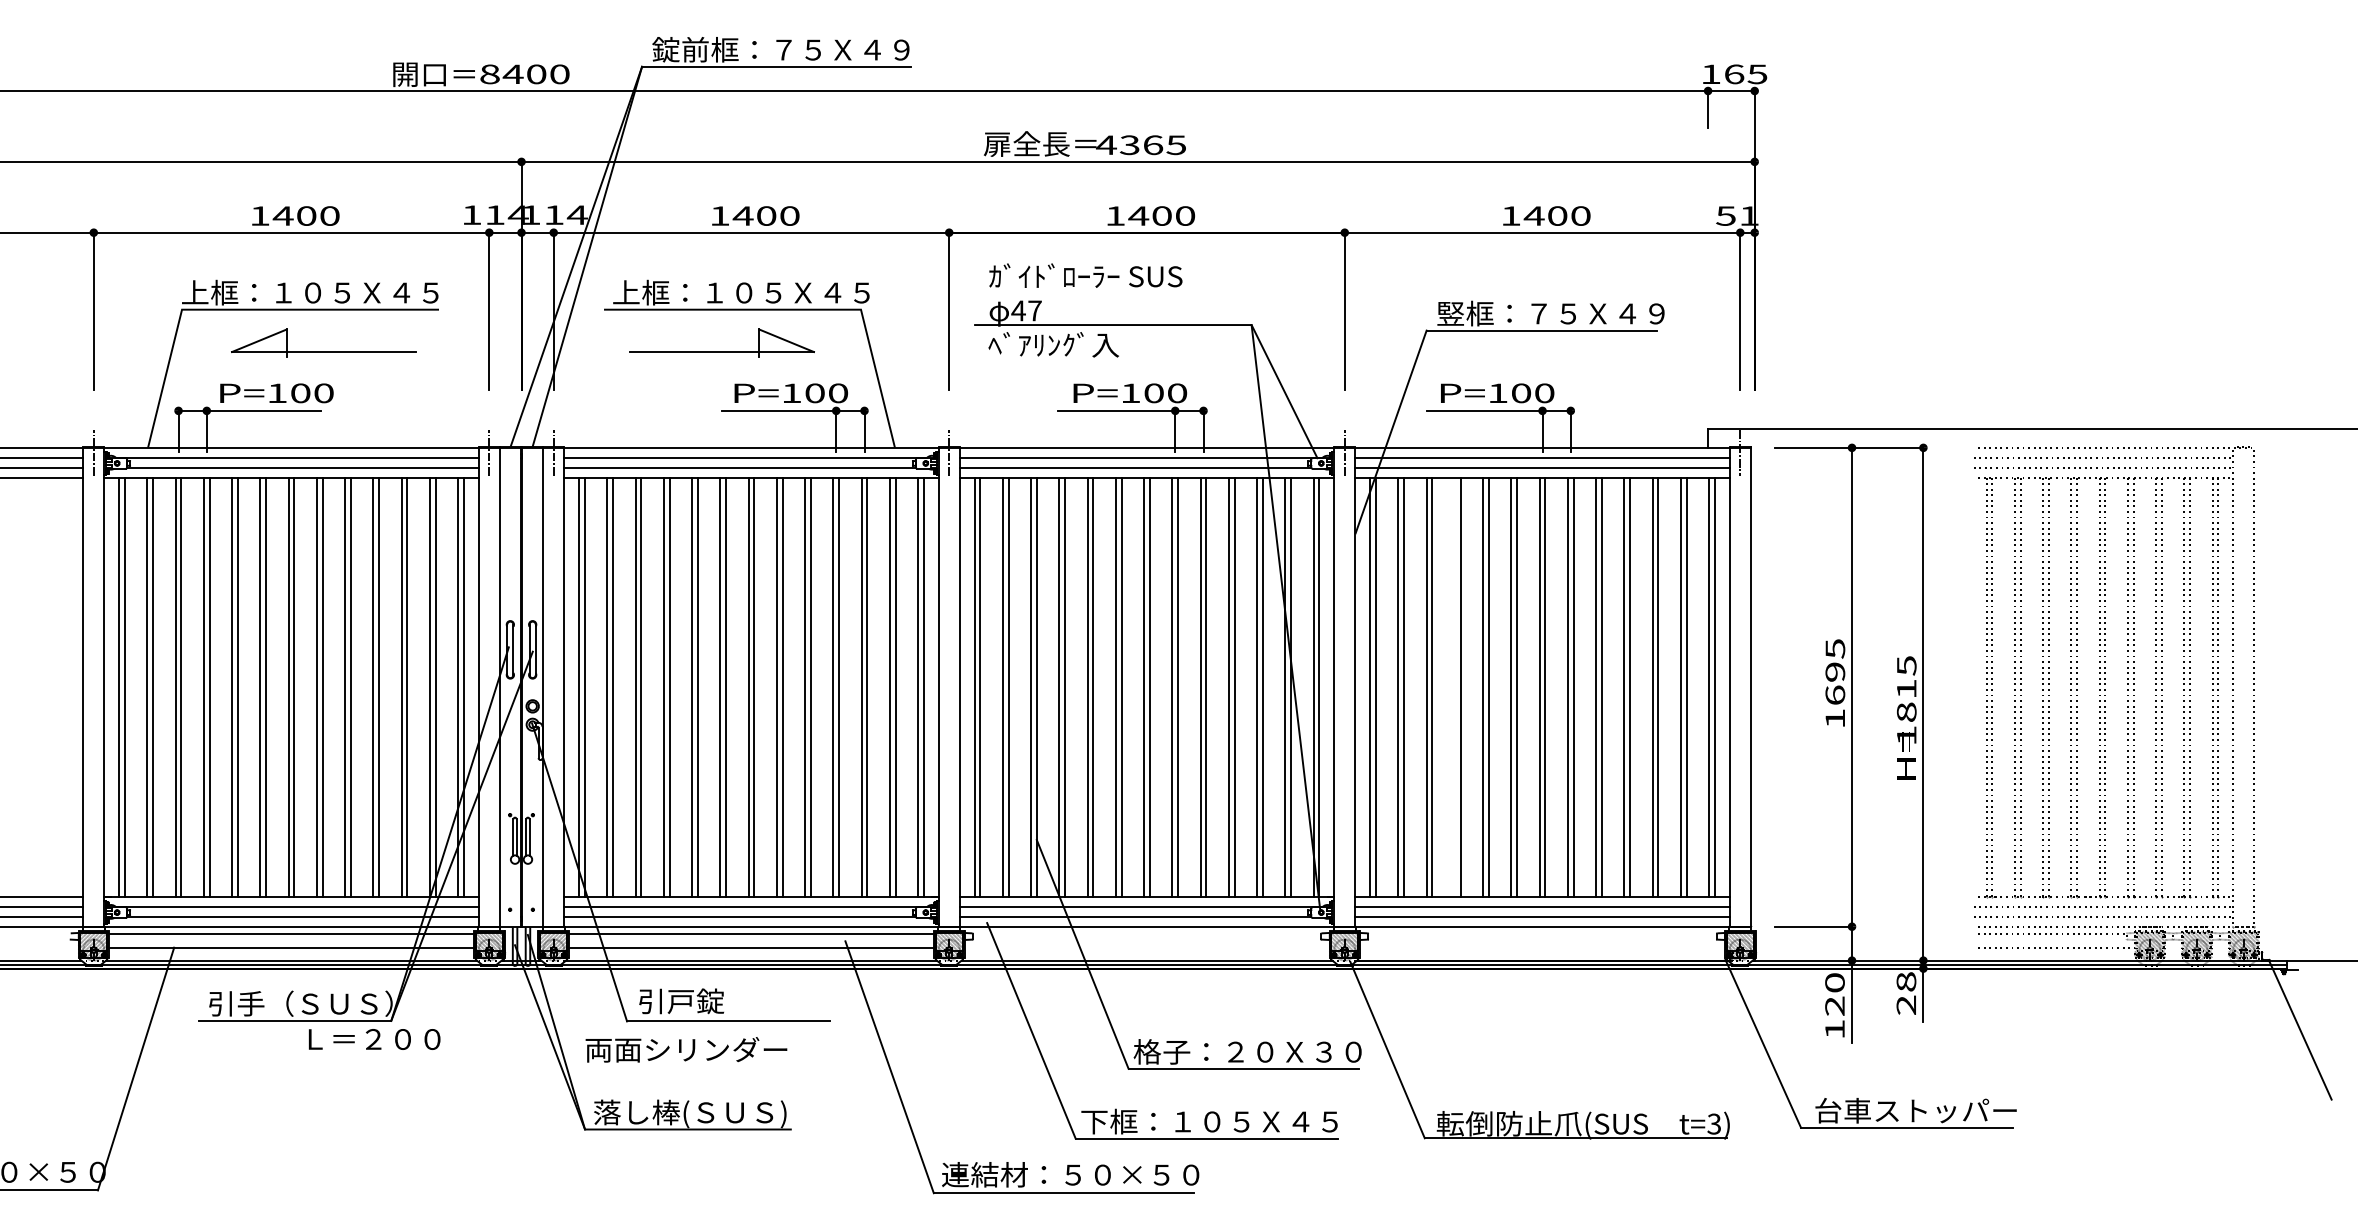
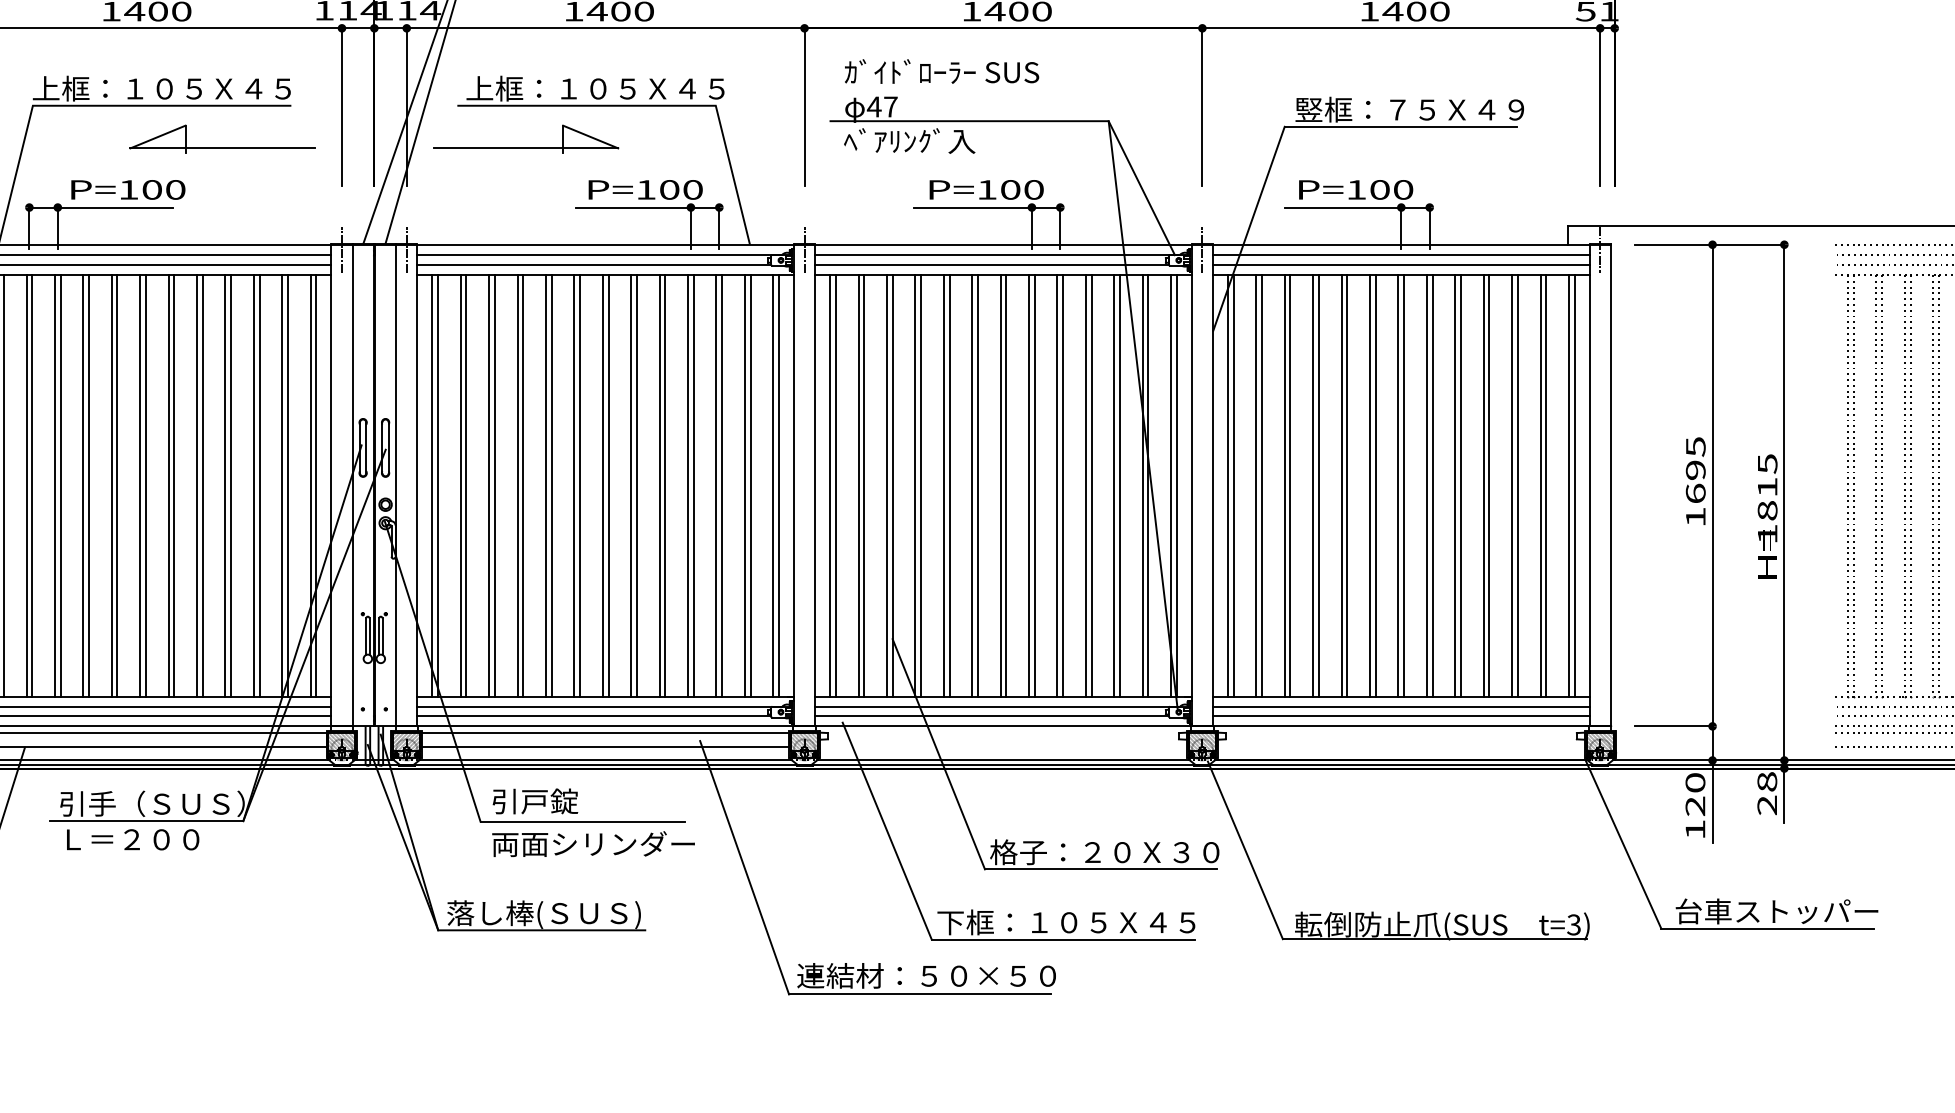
part: (323, 351) -> (222, 147), moved
part: (721, 351) -> (525, 147), moved
line: (1454, 687) -> (1312, 485), added
text: (374, 1039) -> (132, 839), moved
text: (686, 1049) -> (593, 843), moved

